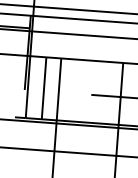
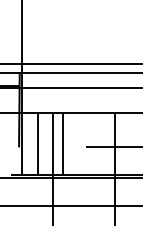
line: (68, 90) -> (62, 144), added

